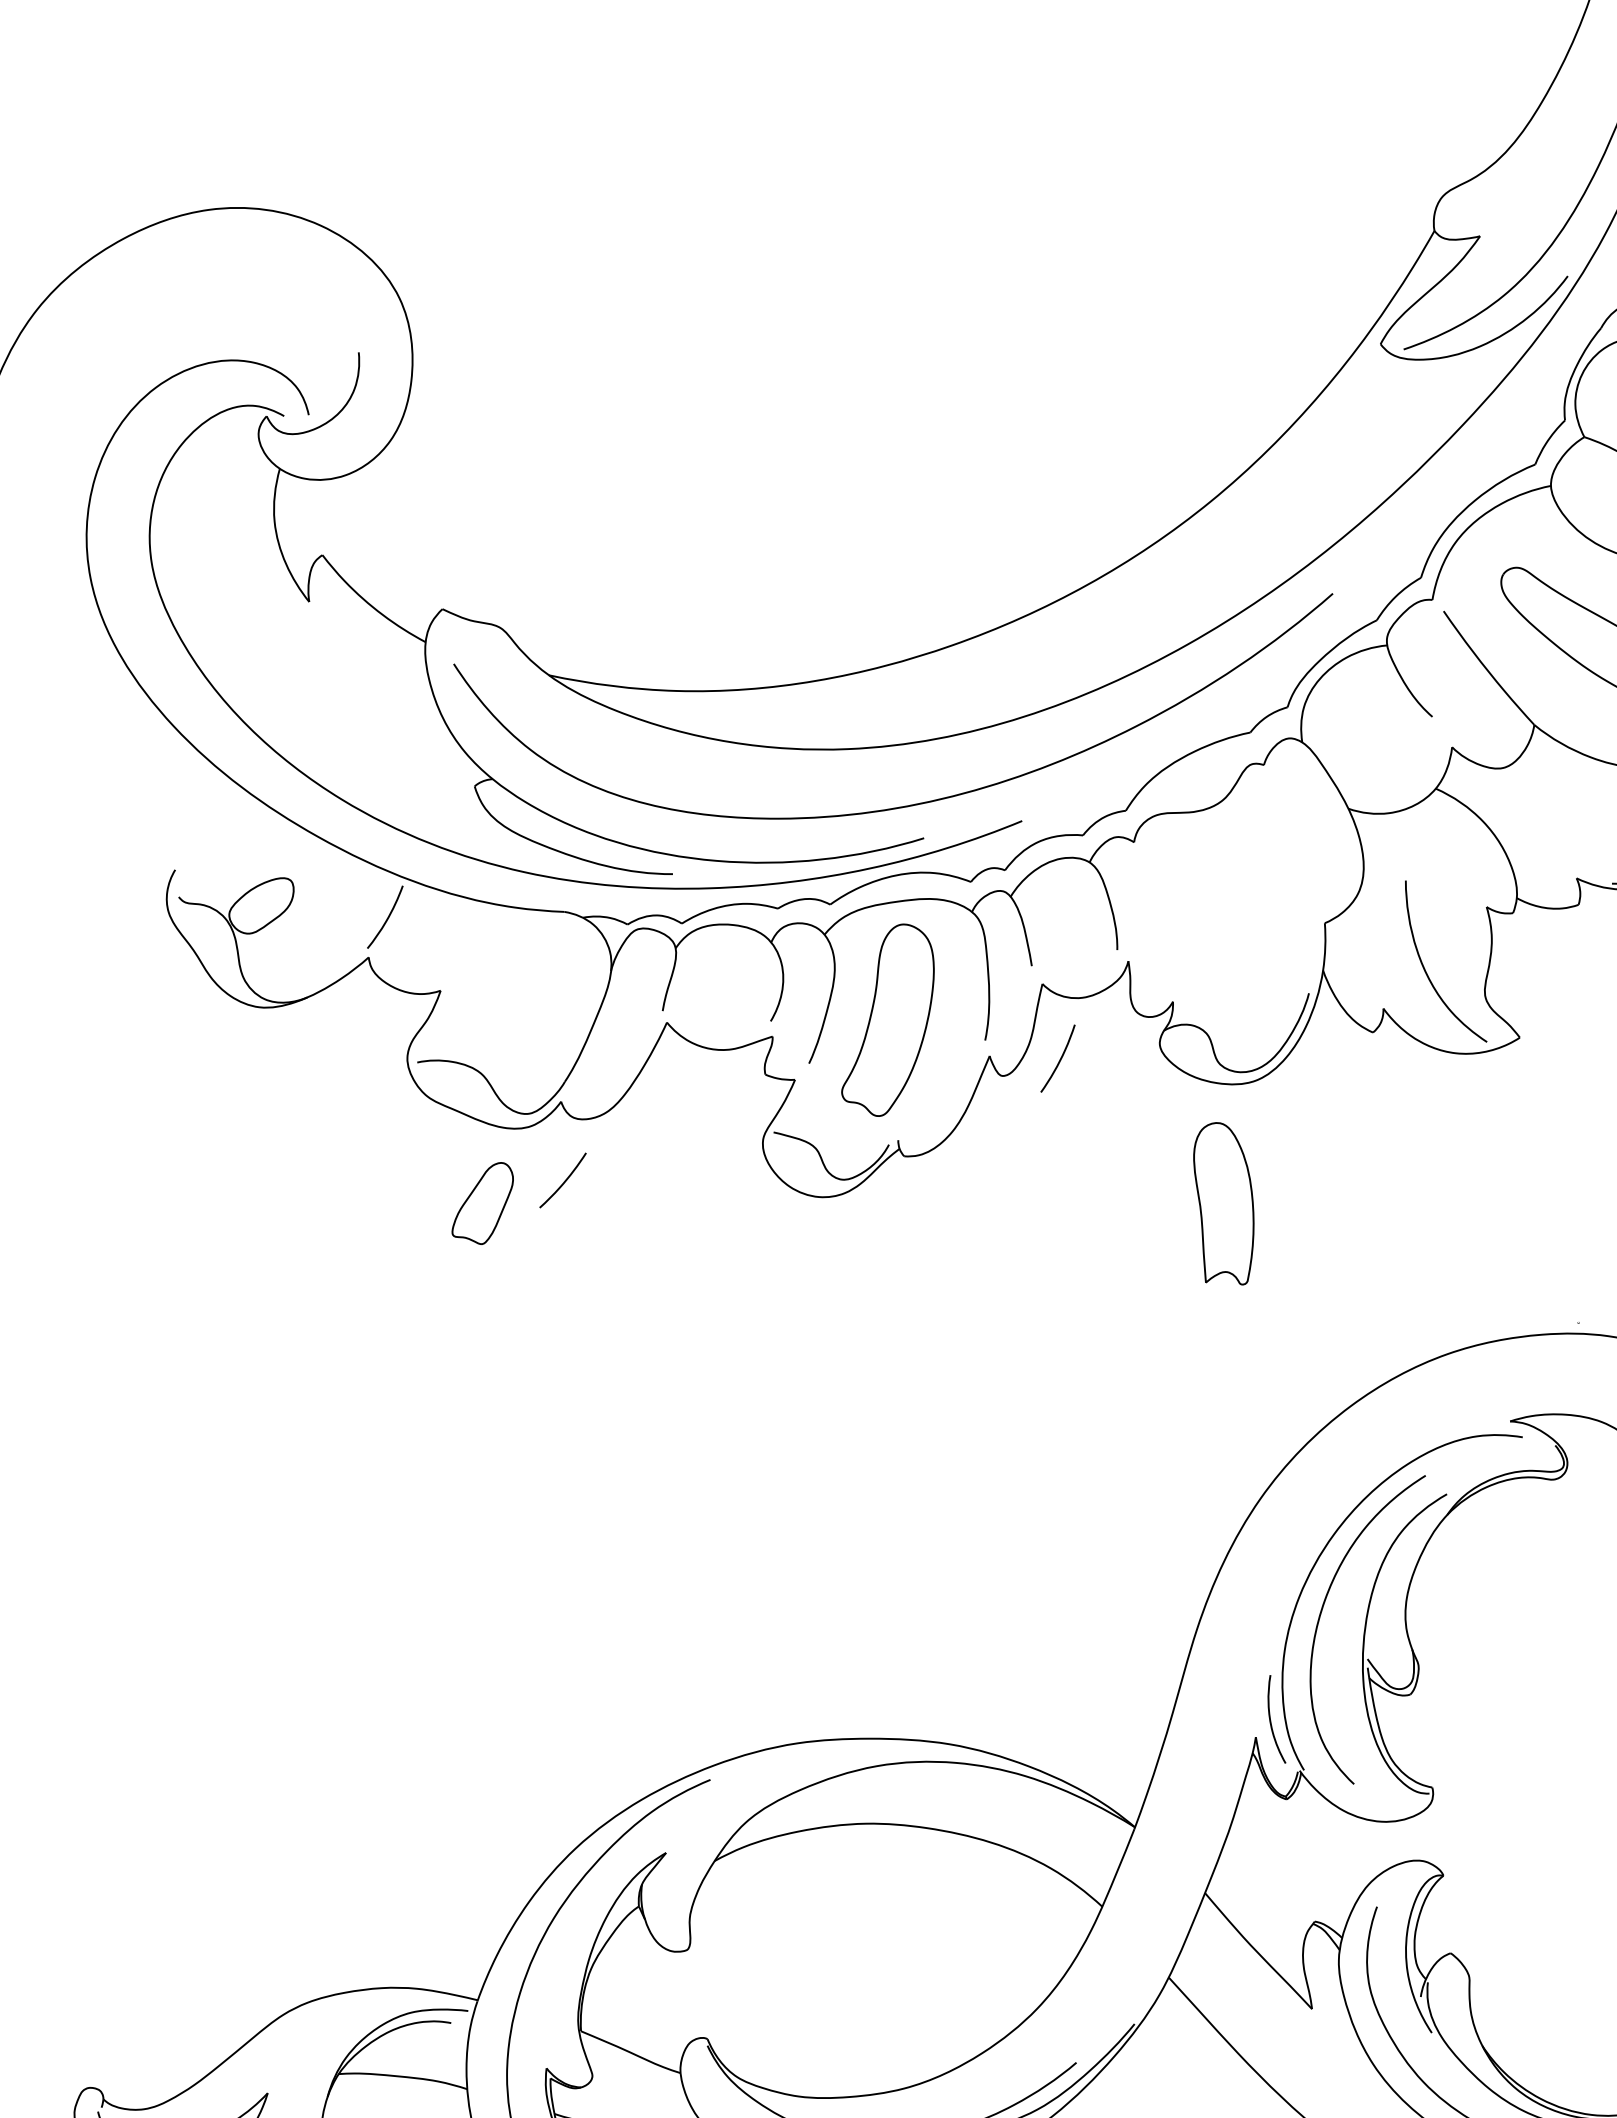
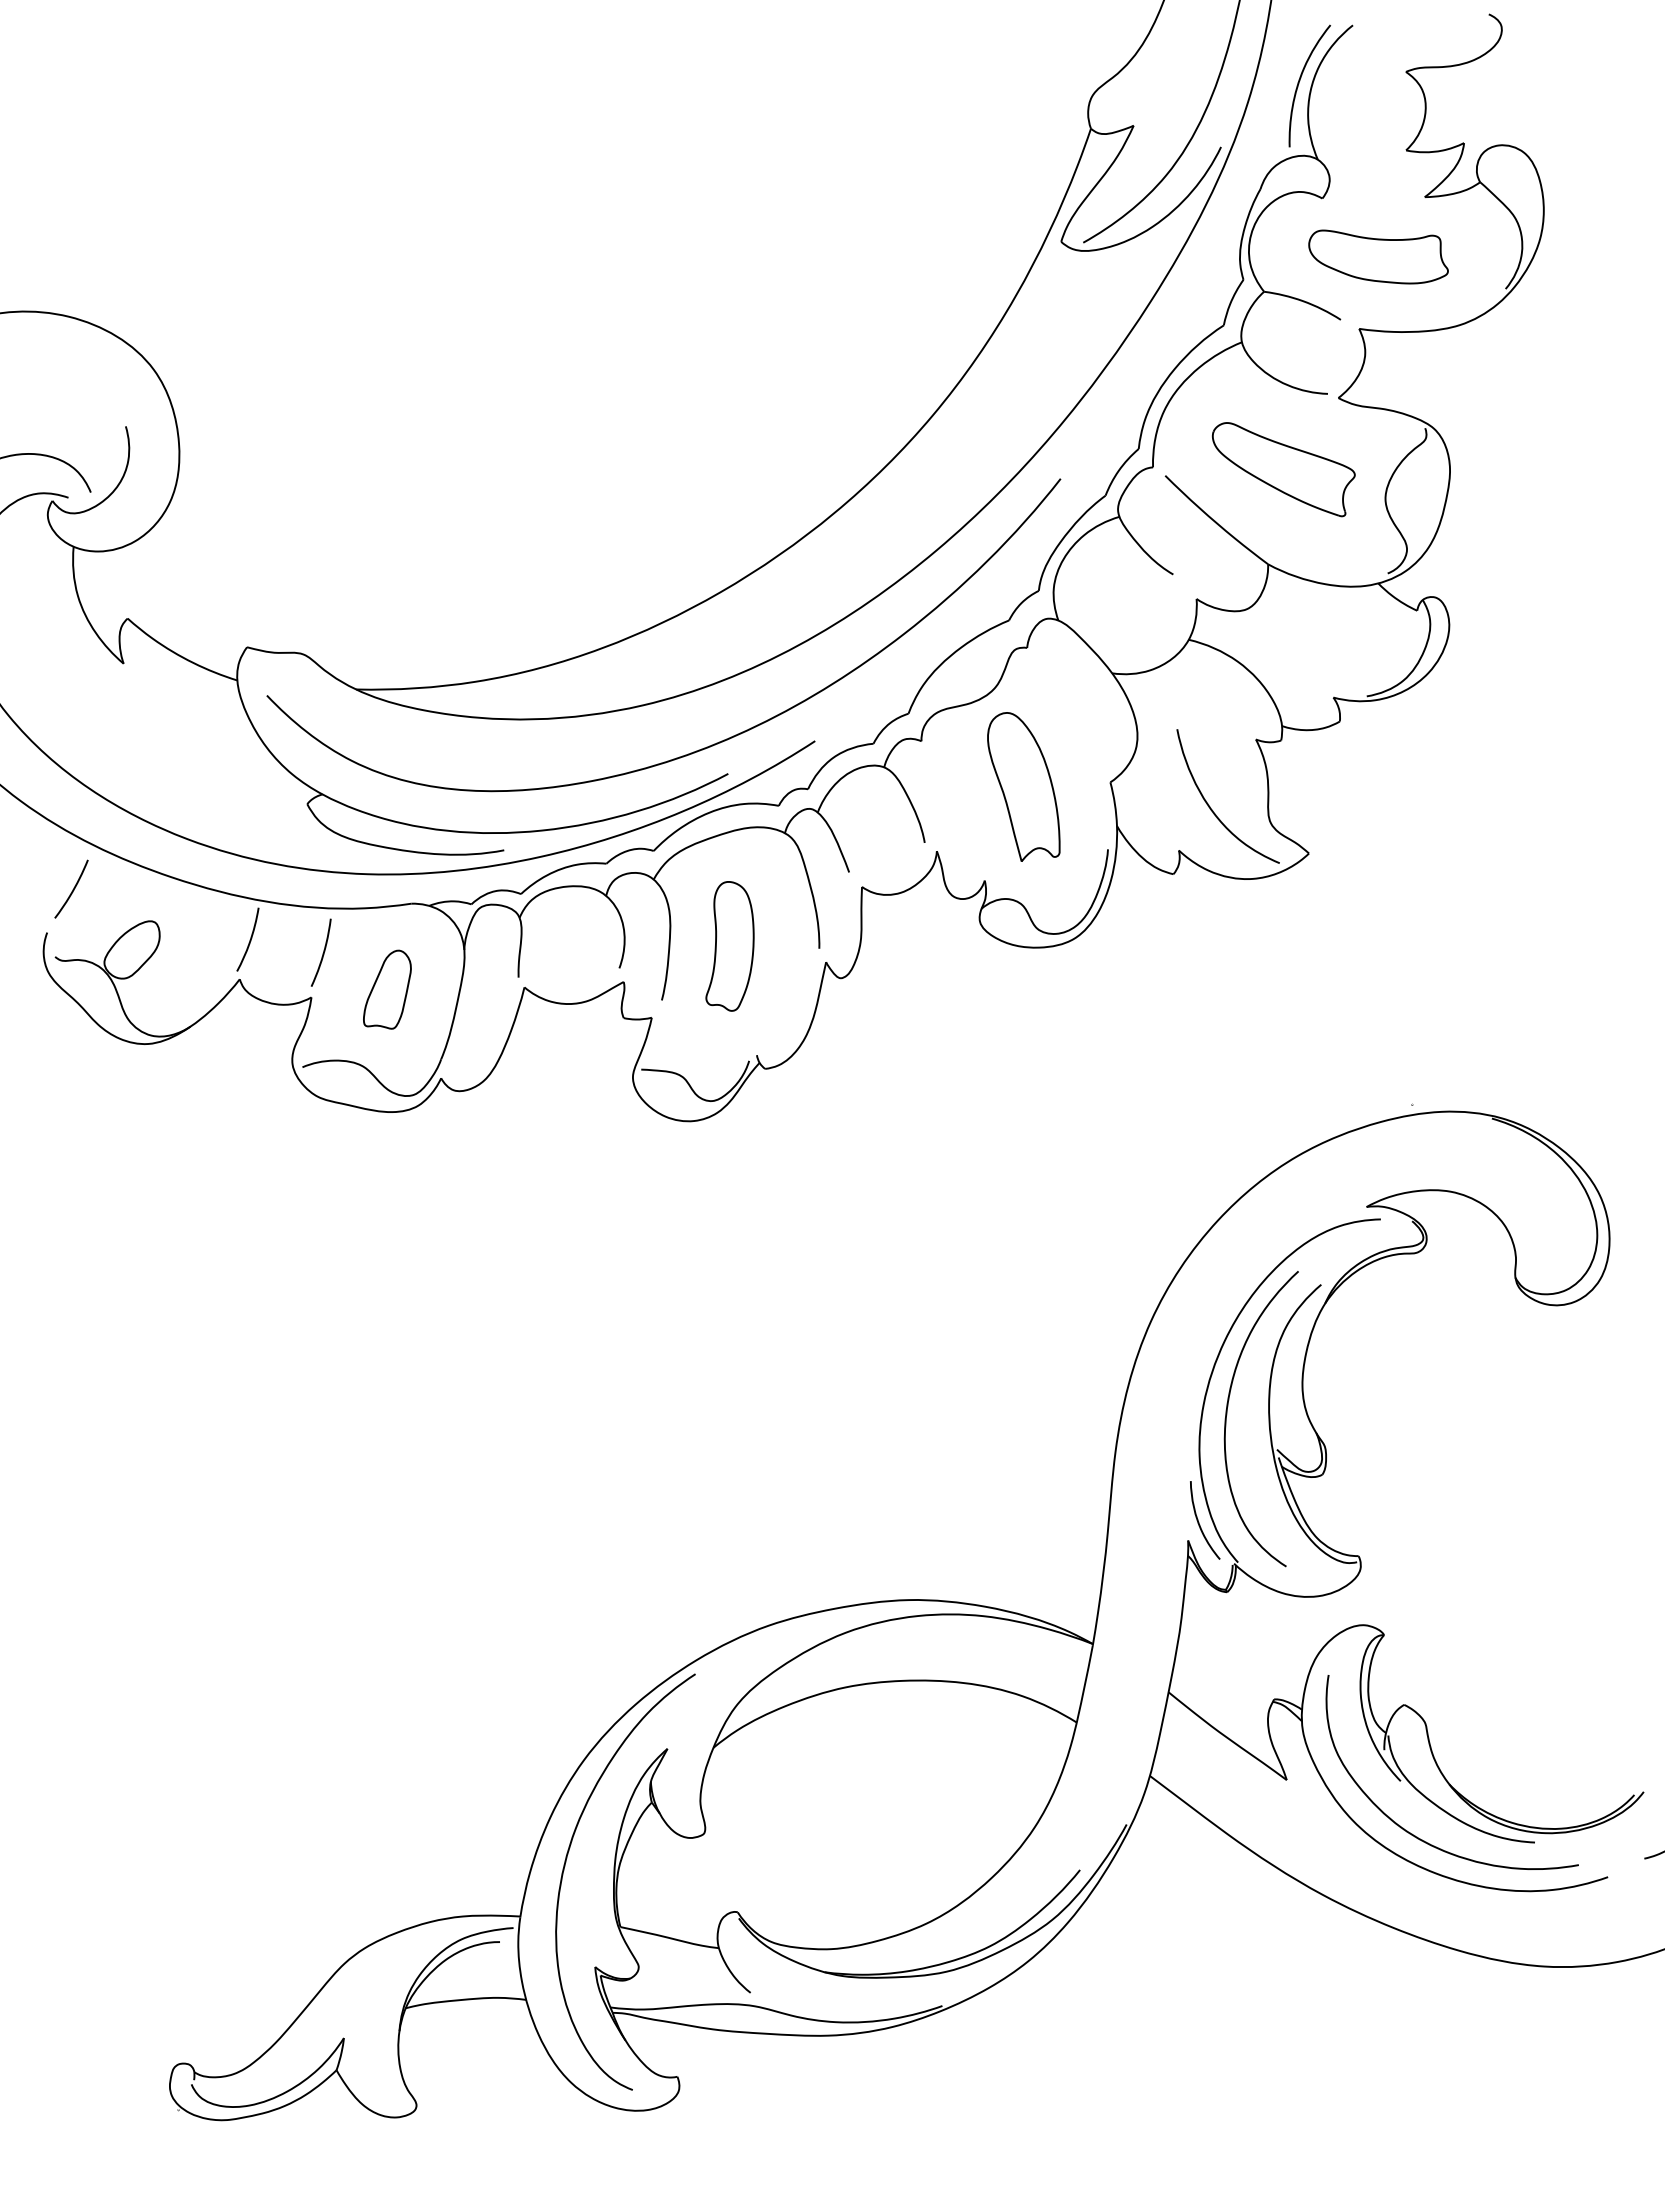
part: (891, 1020) -> (729, 946), size x0.71
curve: (1059, 1059) -> (322, 953), moved
curve: (563, 1181) -> (72, 889), moved
part: (483, 1201) -> (387, 989), moved
part: (1222, 1204) -> (1023, 786), moved

